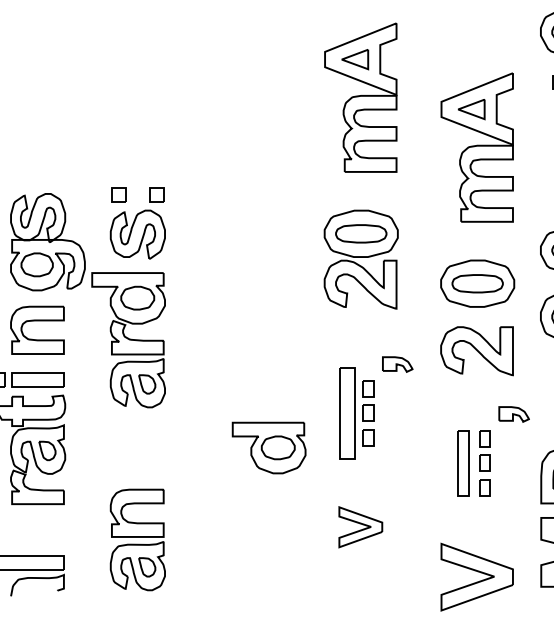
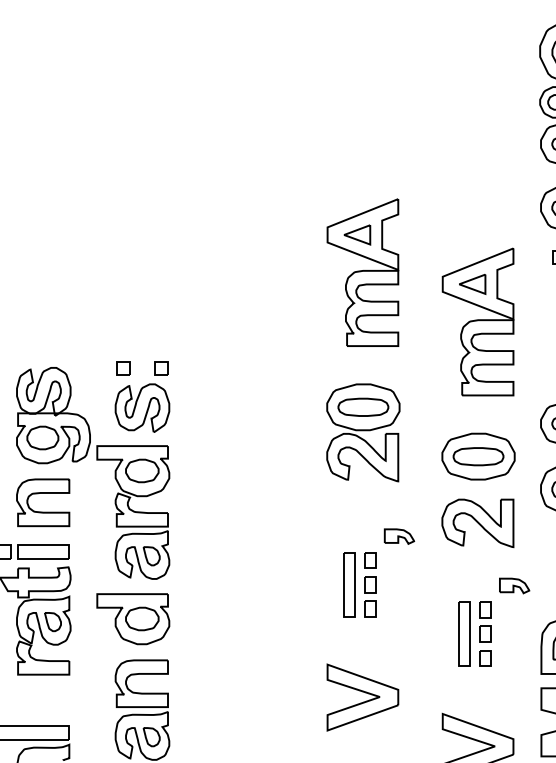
part: (347, 412) -> (349, 584), size x0.71
part: (269, 448) -> (133, 619), moved
part: (360, 527) -> (362, 697), size x1.67

